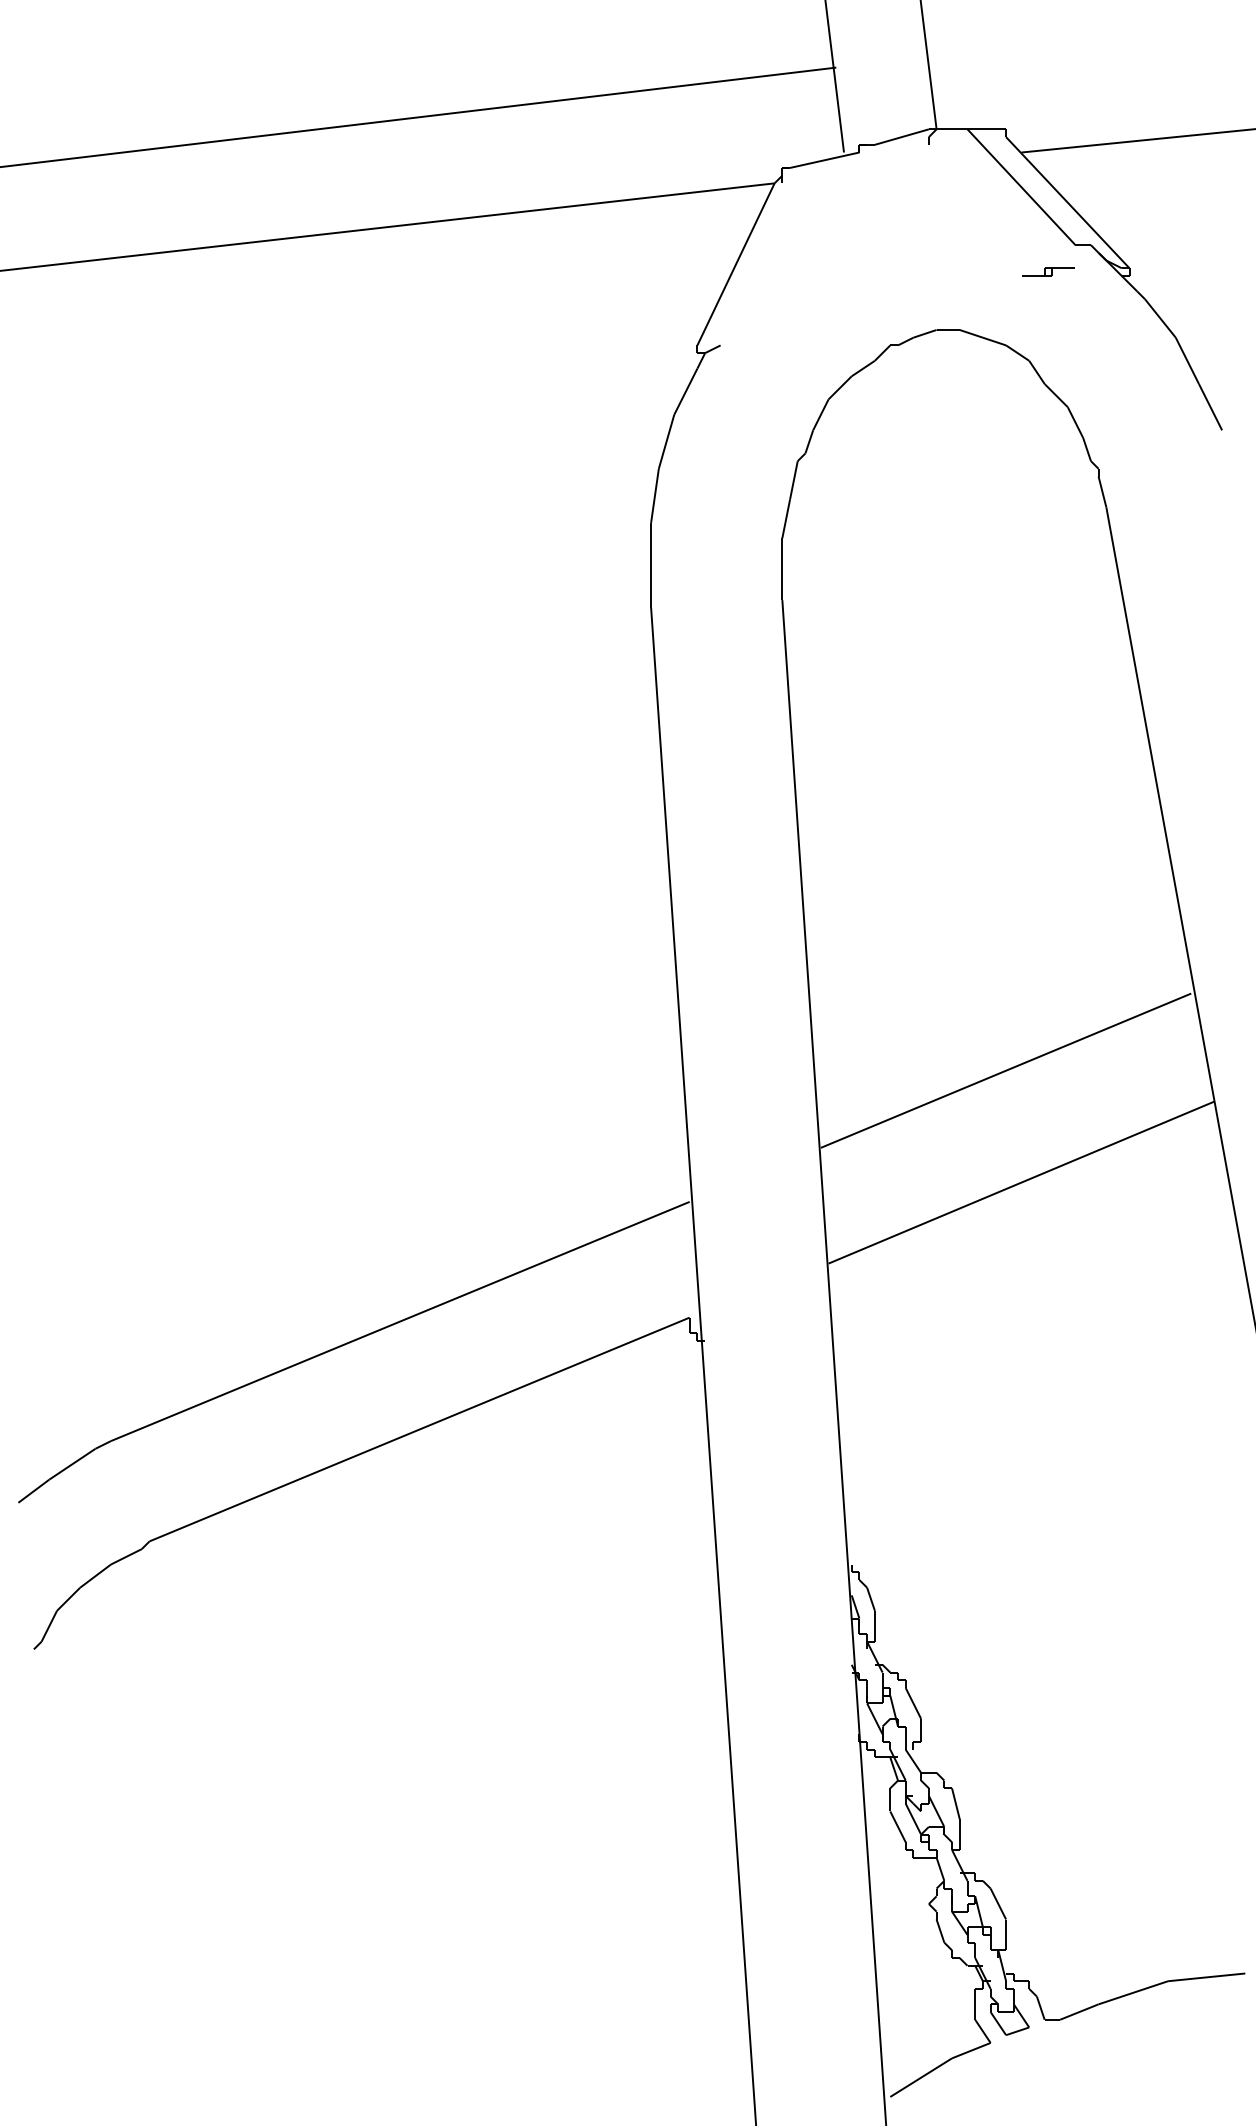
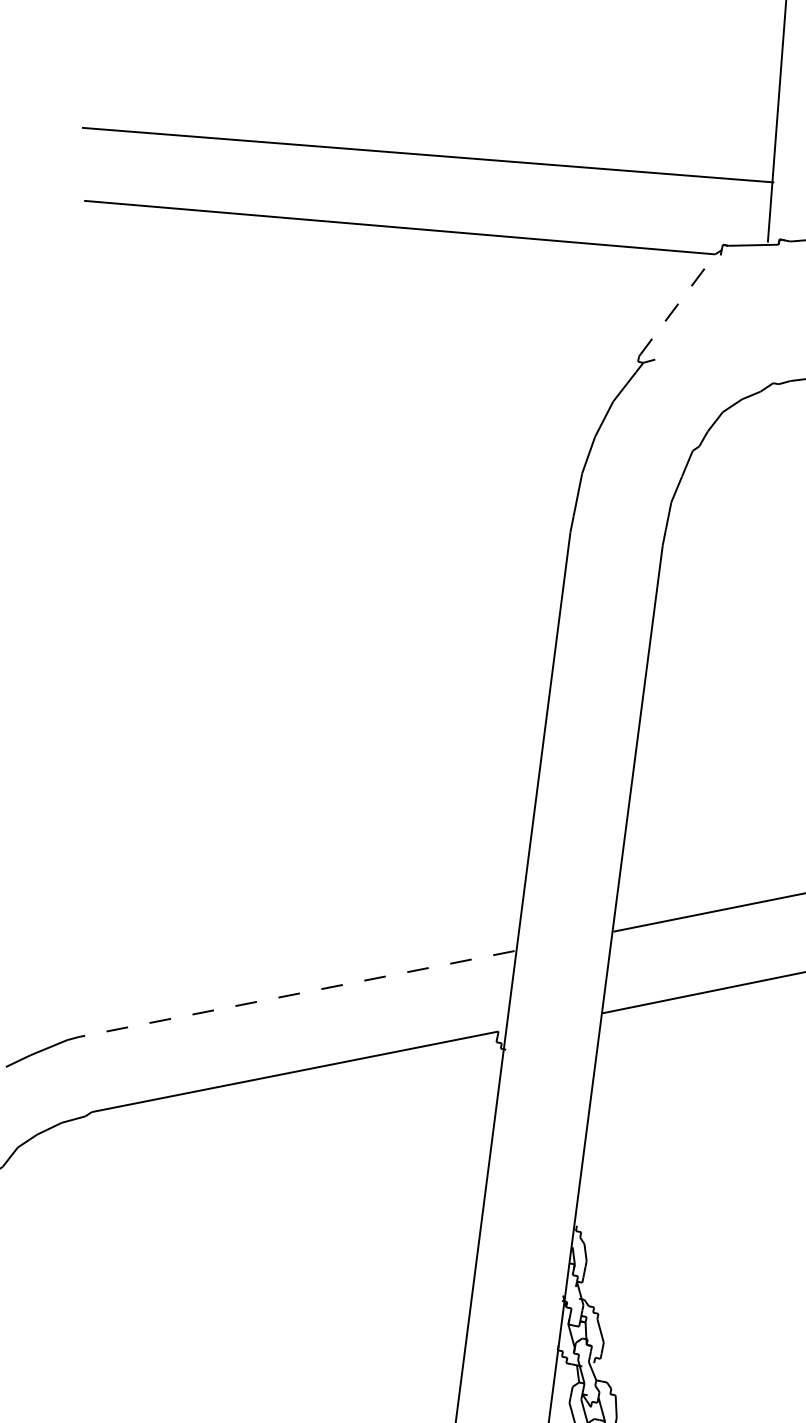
line: (736, 264) -> (677, 305), solid -> dashed
line: (399, 1321) -> (296, 993), solid -> dashed

